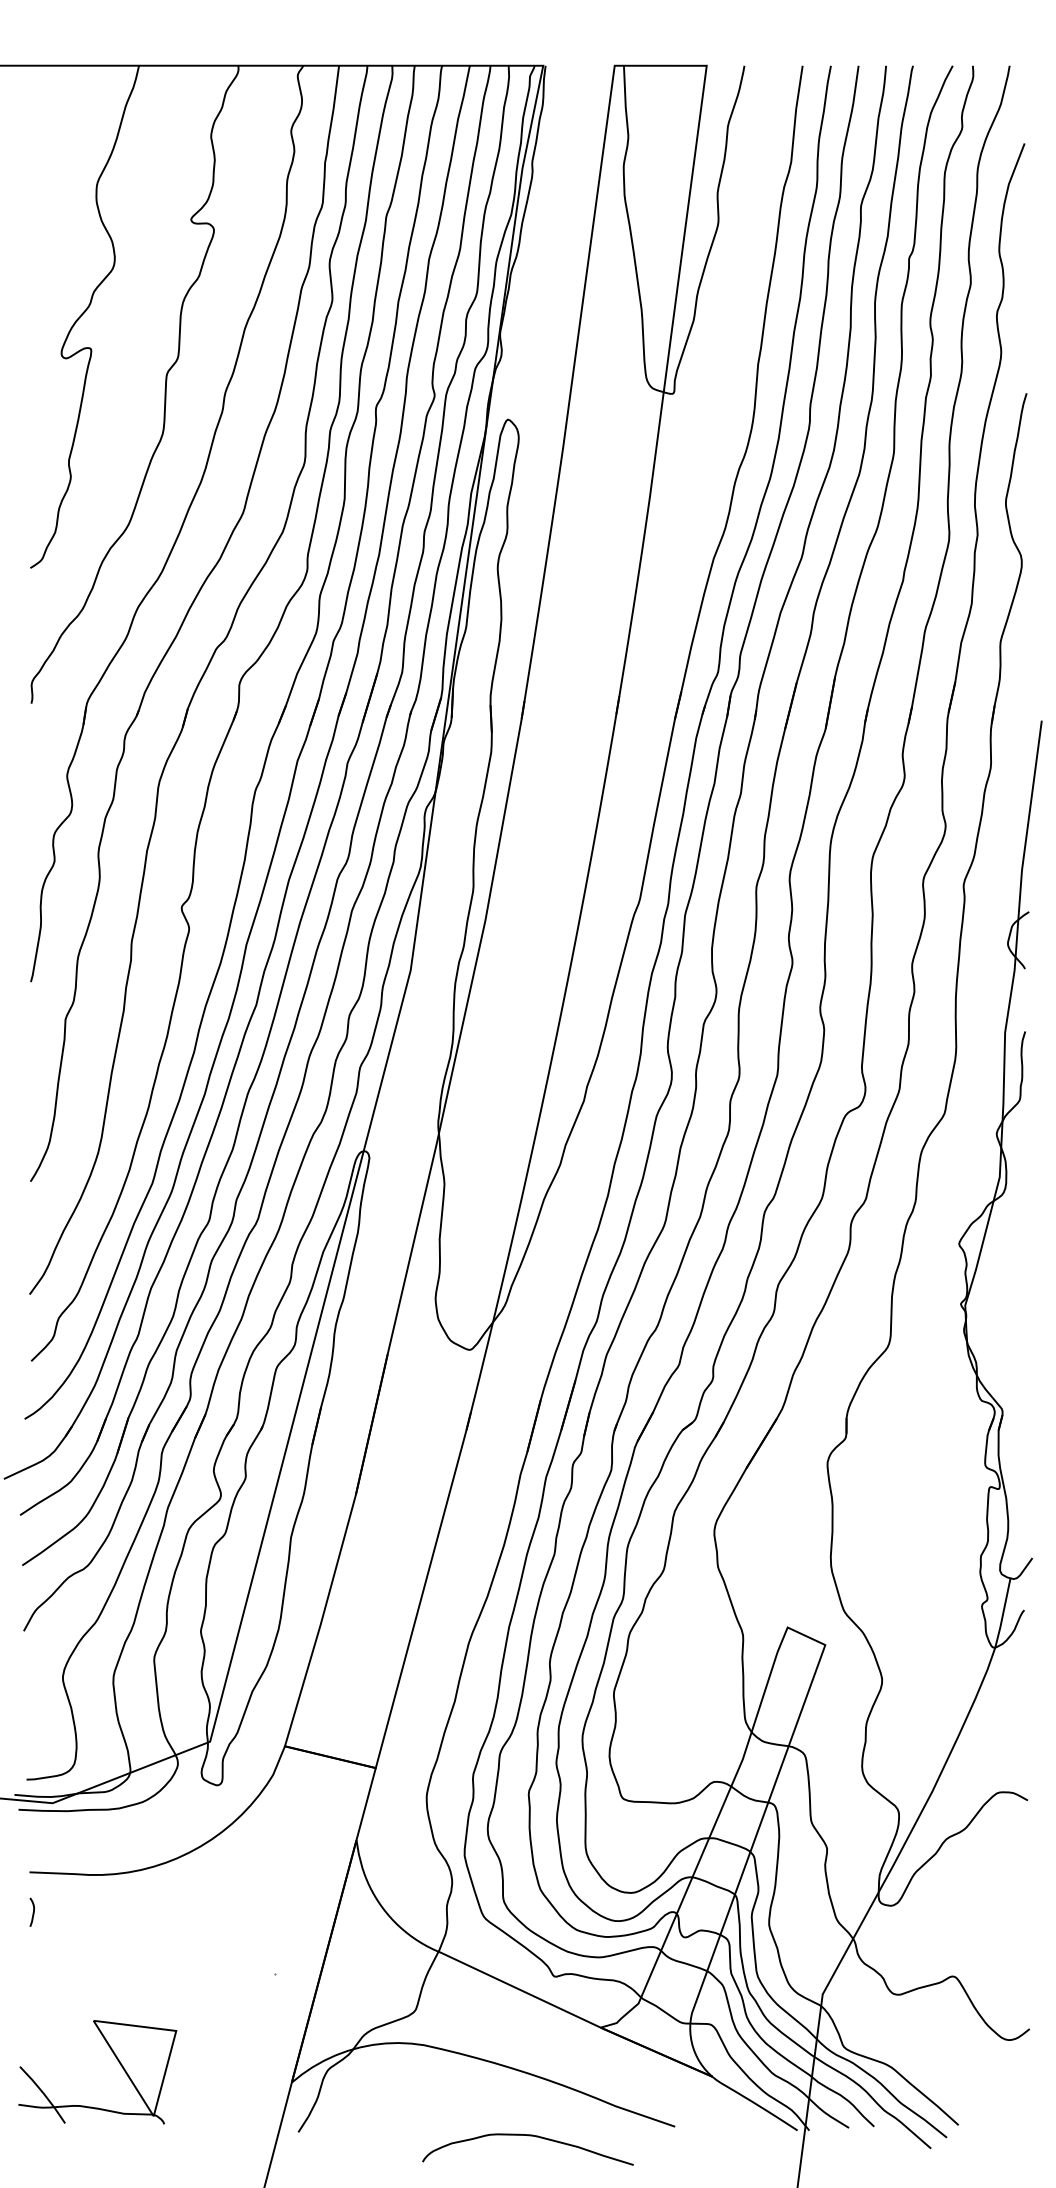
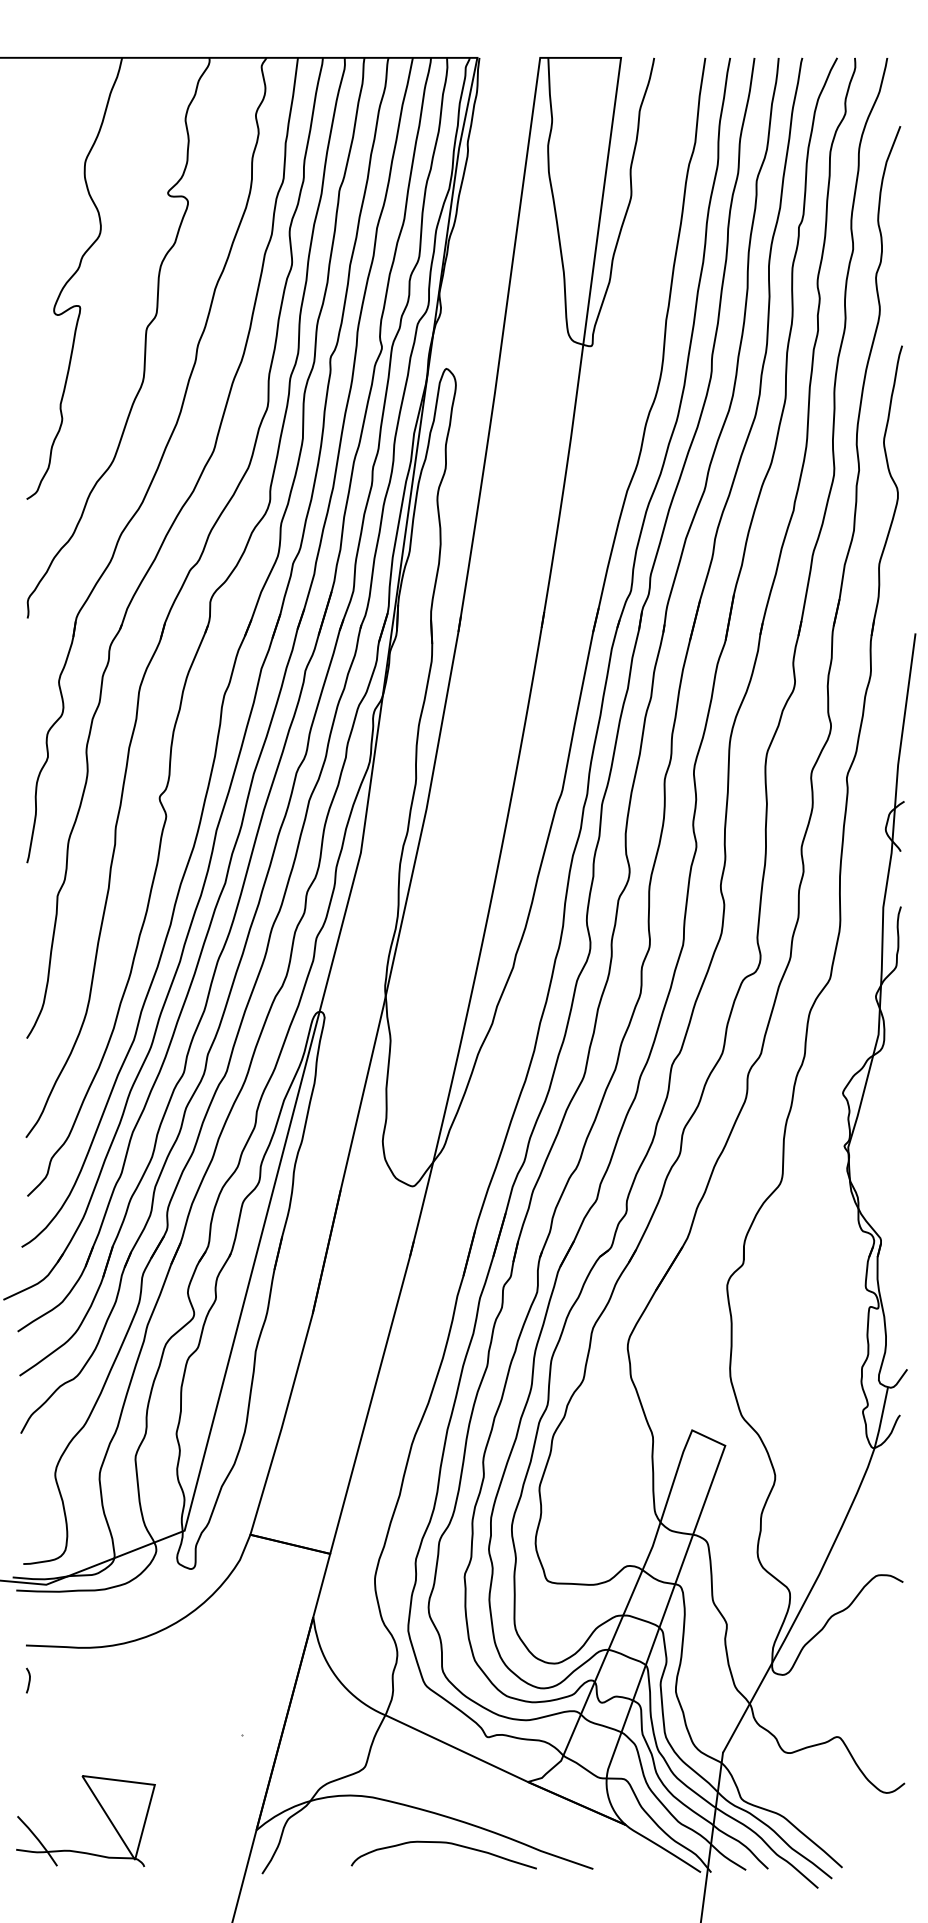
curve: (527, 2136) -> (443, 1843), moved

